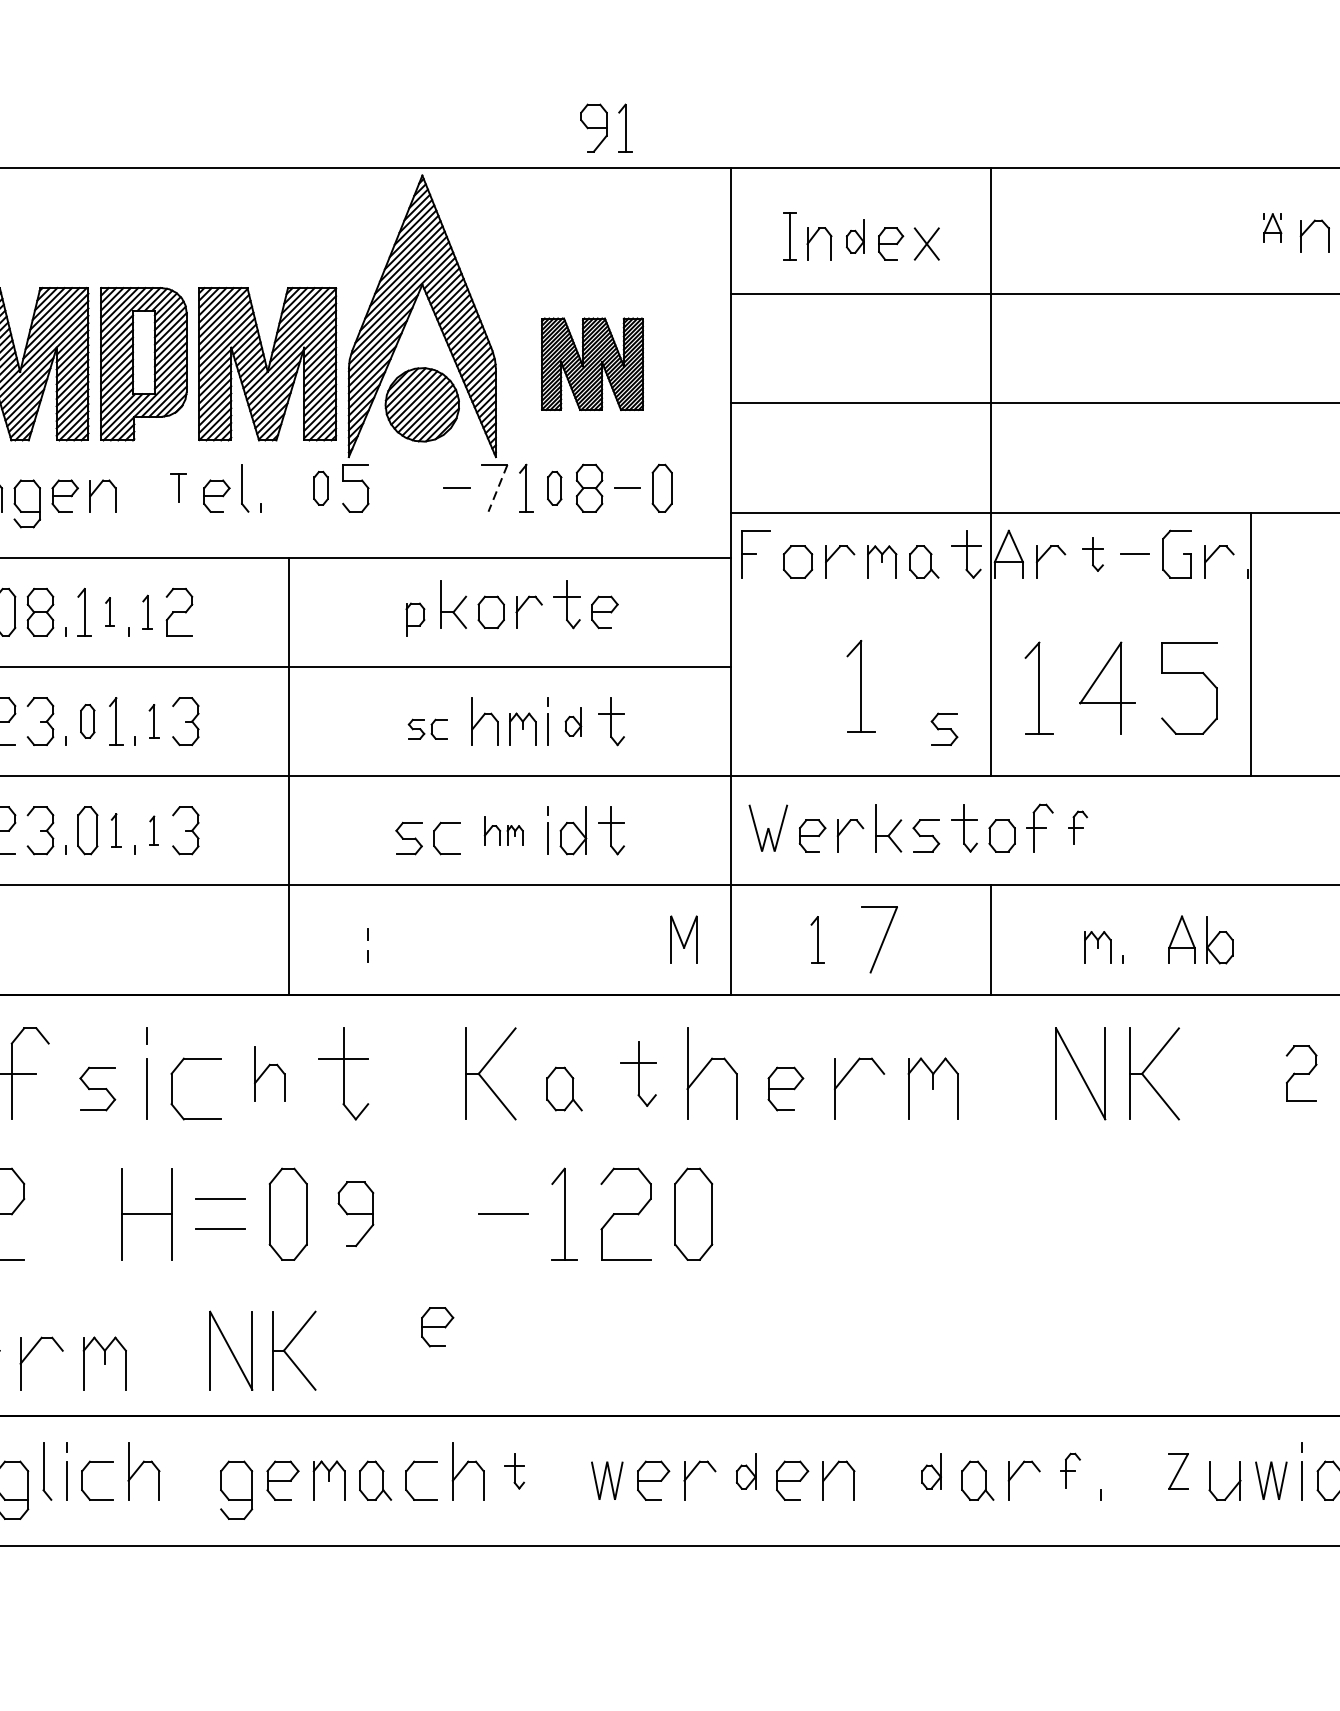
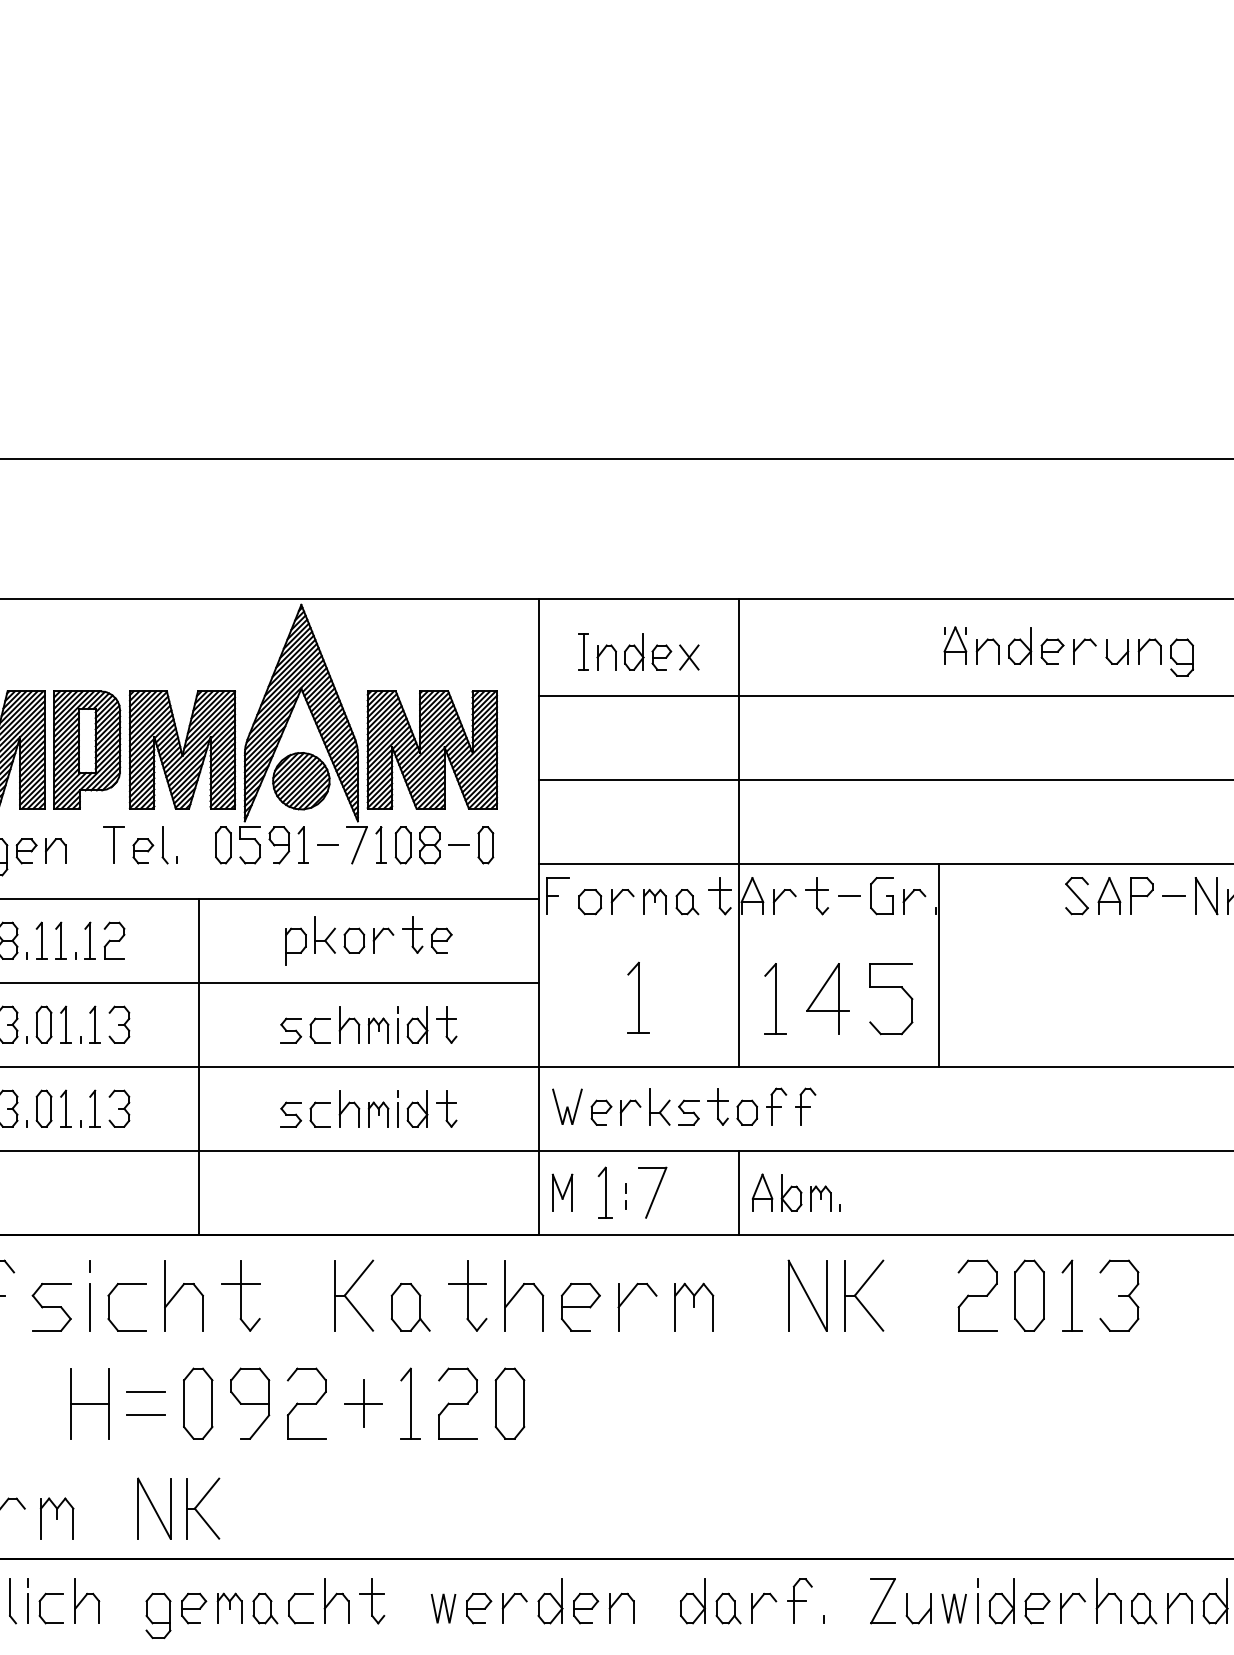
part: (605, 128) -> (288, 845), moved
part: (1272, 228) -> (955, 645), size x1.67
part: (855, 236) -> (634, 651), size x1.43
part: (591, 363) -> (431, 749), size x1.67
part: (178, 487) -> (113, 844), size x1.67
part: (321, 488) -> (223, 845), size x1.43
line: (497, 488) -> (359, 845), dashed -> solid
part: (553, 488) -> (402, 845), size x1.43
part: (1092, 554) -> (816, 896), size x1.43
part: (109, 611) -> (60, 940), size x1.67
part: (146, 611) -> (89, 940), size x1.43
part: (414, 619) -> (295, 946), size x1.43
part: (87, 721) -> (43, 1024), size x1.43
part: (153, 721) -> (94, 1024), size x1.43
part: (573, 721) -> (417, 1024), size x1.67
part: (427, 729) -> (305, 1030), size x1.67
part: (943, 729) -> (702, 1030), removed
part: (1077, 827) -> (805, 1106), size x1.43
part: (115, 830) -> (65, 1108), size x1.43
part: (153, 830) -> (94, 1108), size x1.67
part: (503, 830) -> (363, 1108), size x1.67
part: (683, 939) -> (562, 1192), moved
part: (816, 939) -> (604, 1192), size x1.43
part: (1200, 939) -> (776, 1192), moved
line: (367, 940) -> (625, 1193), moved
part: (269, 1073) -> (183, 1295), size x1.67
part: (638, 1073) -> (467, 1295), size x1.43
part: (1301, 1073) -> (977, 1295), size x1.67
part: (97, 1089) -> (51, 1307), size x1.43
part: (564, 1089) -> (410, 1307), size x1.43
part: (785, 1089) -> (580, 1307), size x1.43
part: (356, 1214) -> (250, 1403), size x1.43
part: (429, 1214) -> (306, 1403), added
line: (503, 1214) -> (363, 1403), added
part: (438, 1327) -> (313, 1490), removed
part: (1070, 1470) -> (799, 1600), size x1.67
part: (514, 1471) -> (372, 1601), size x1.67
part: (746, 1471) -> (550, 1601), size x1.67
part: (930, 1471) -> (692, 1601), size x1.67
part: (1178, 1471) -> (882, 1601), size x1.67

